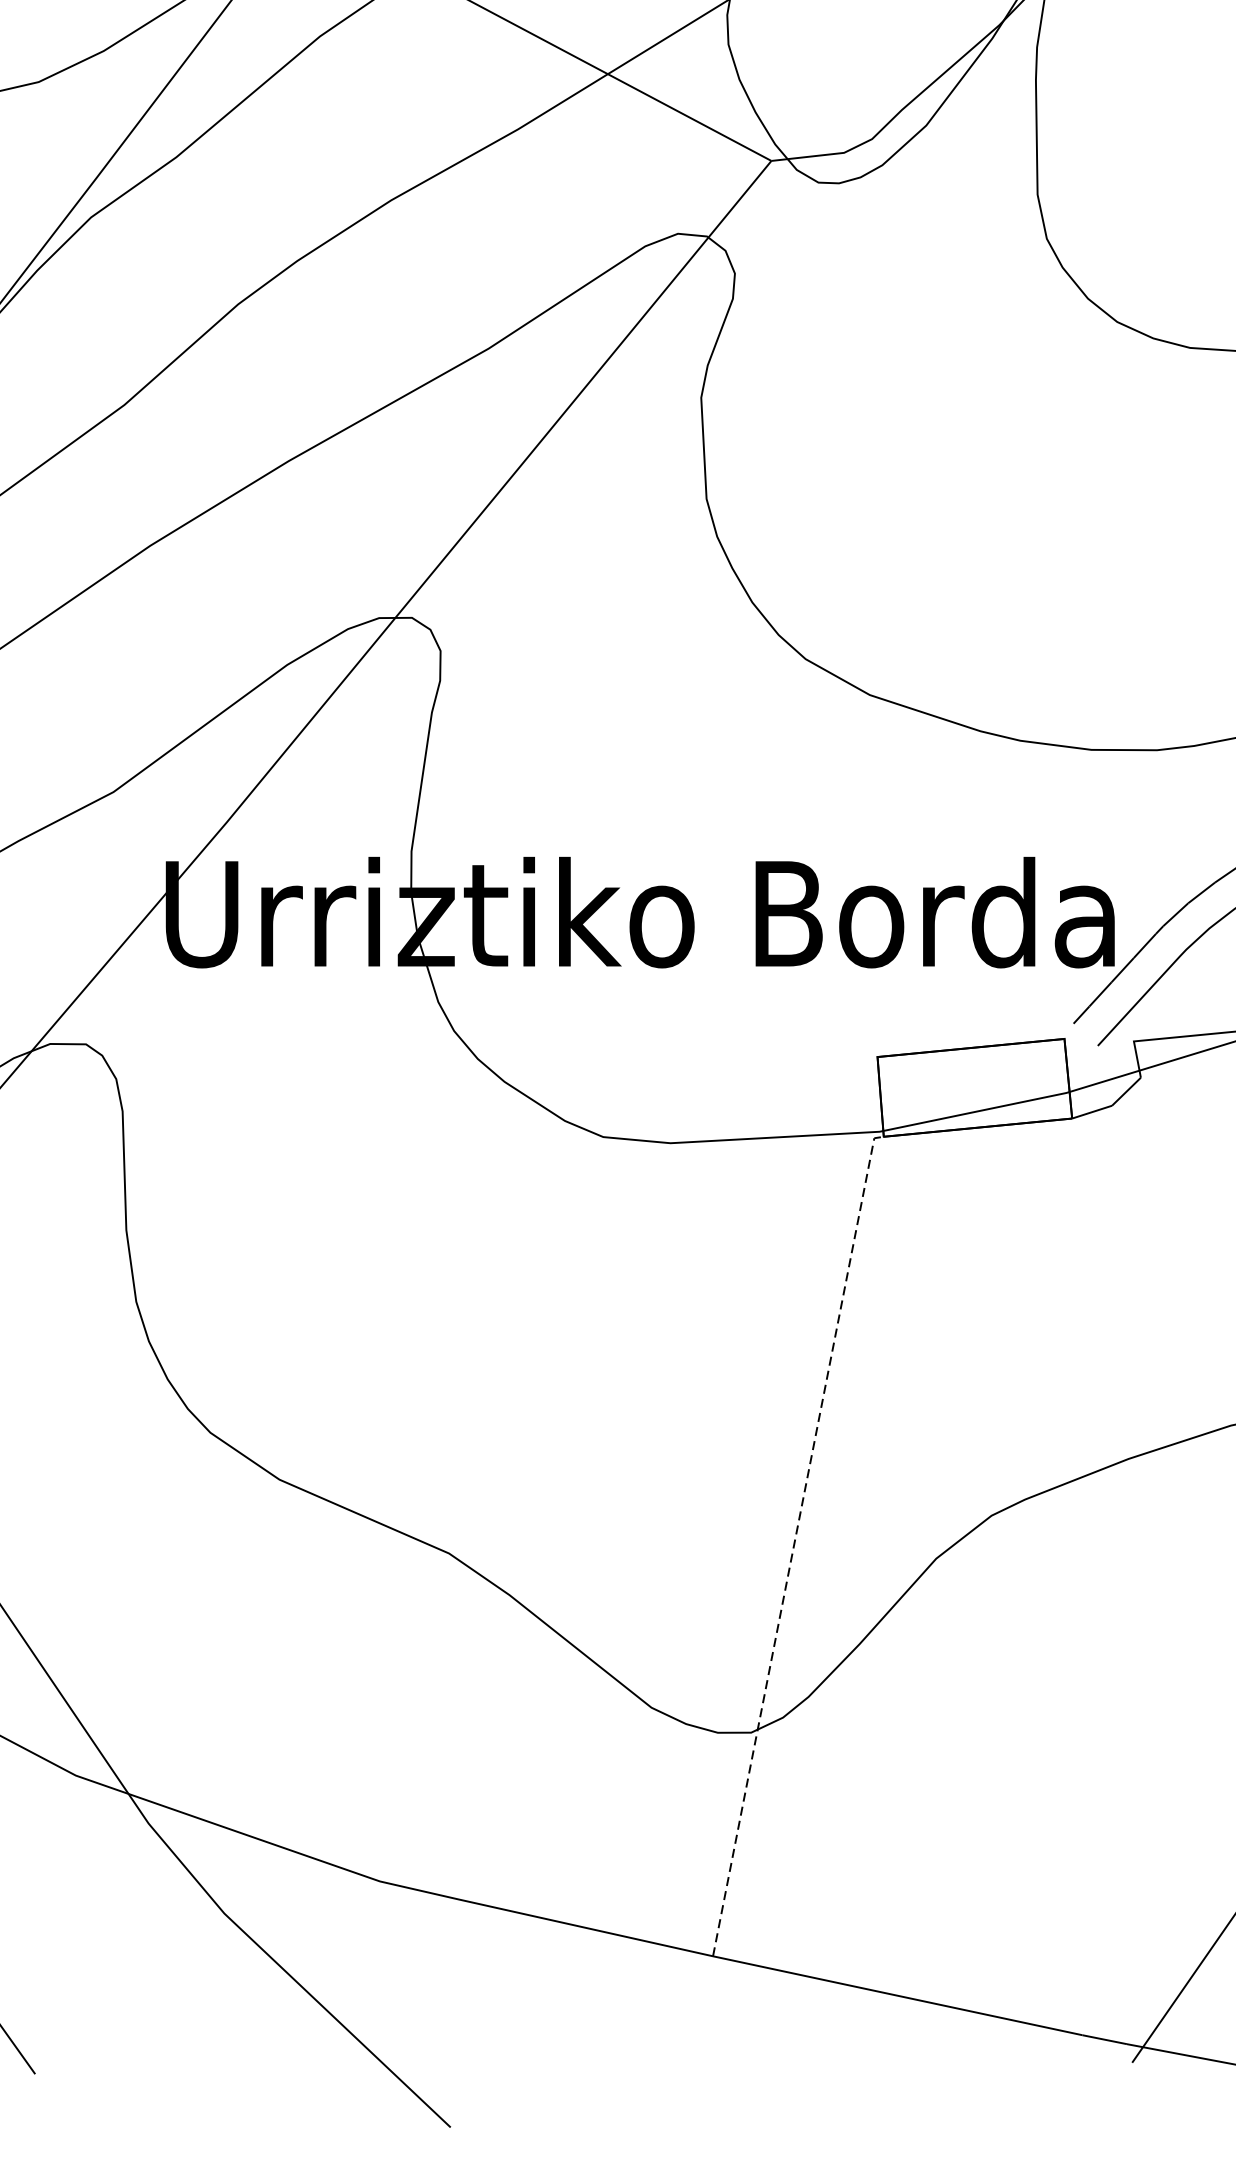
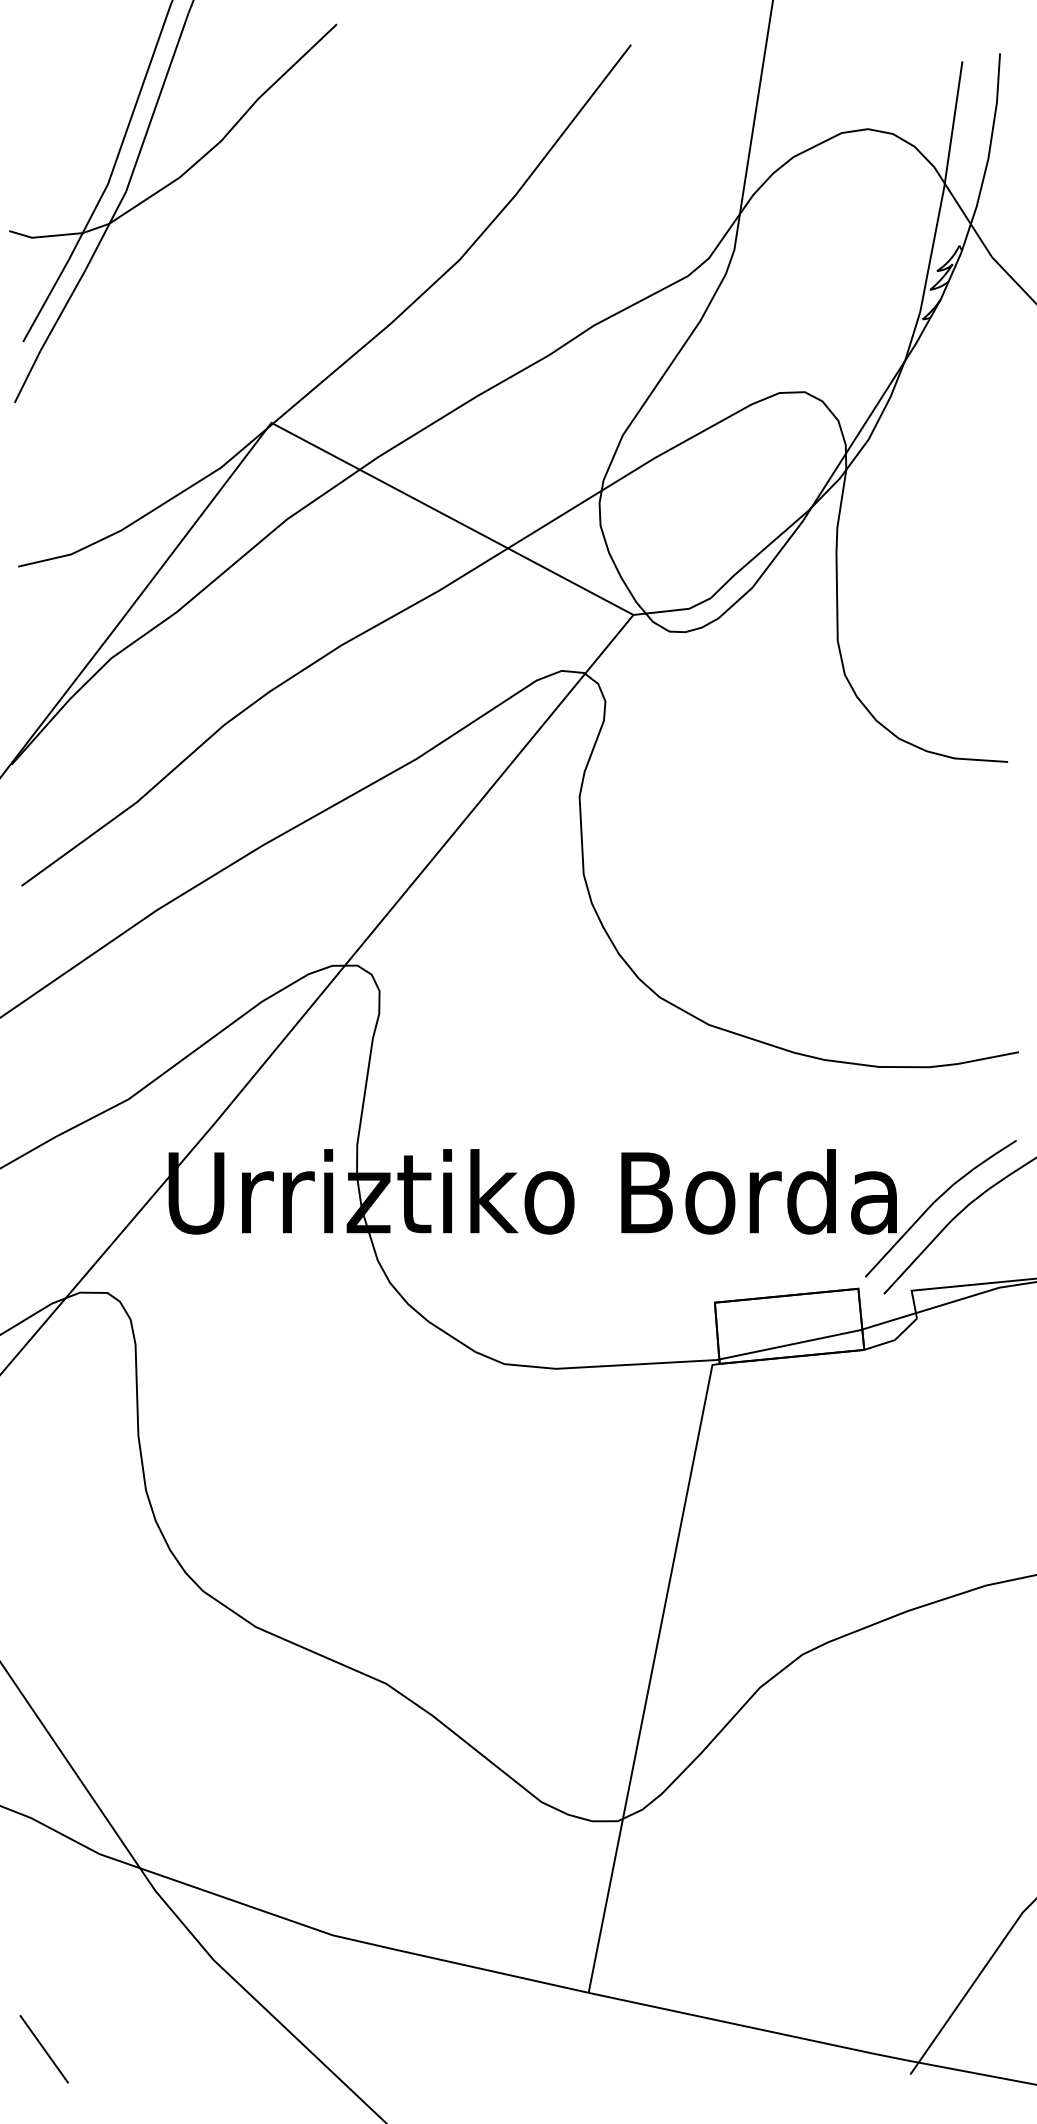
line: (794, 1541) -> (651, 1674), dashed -> solid

